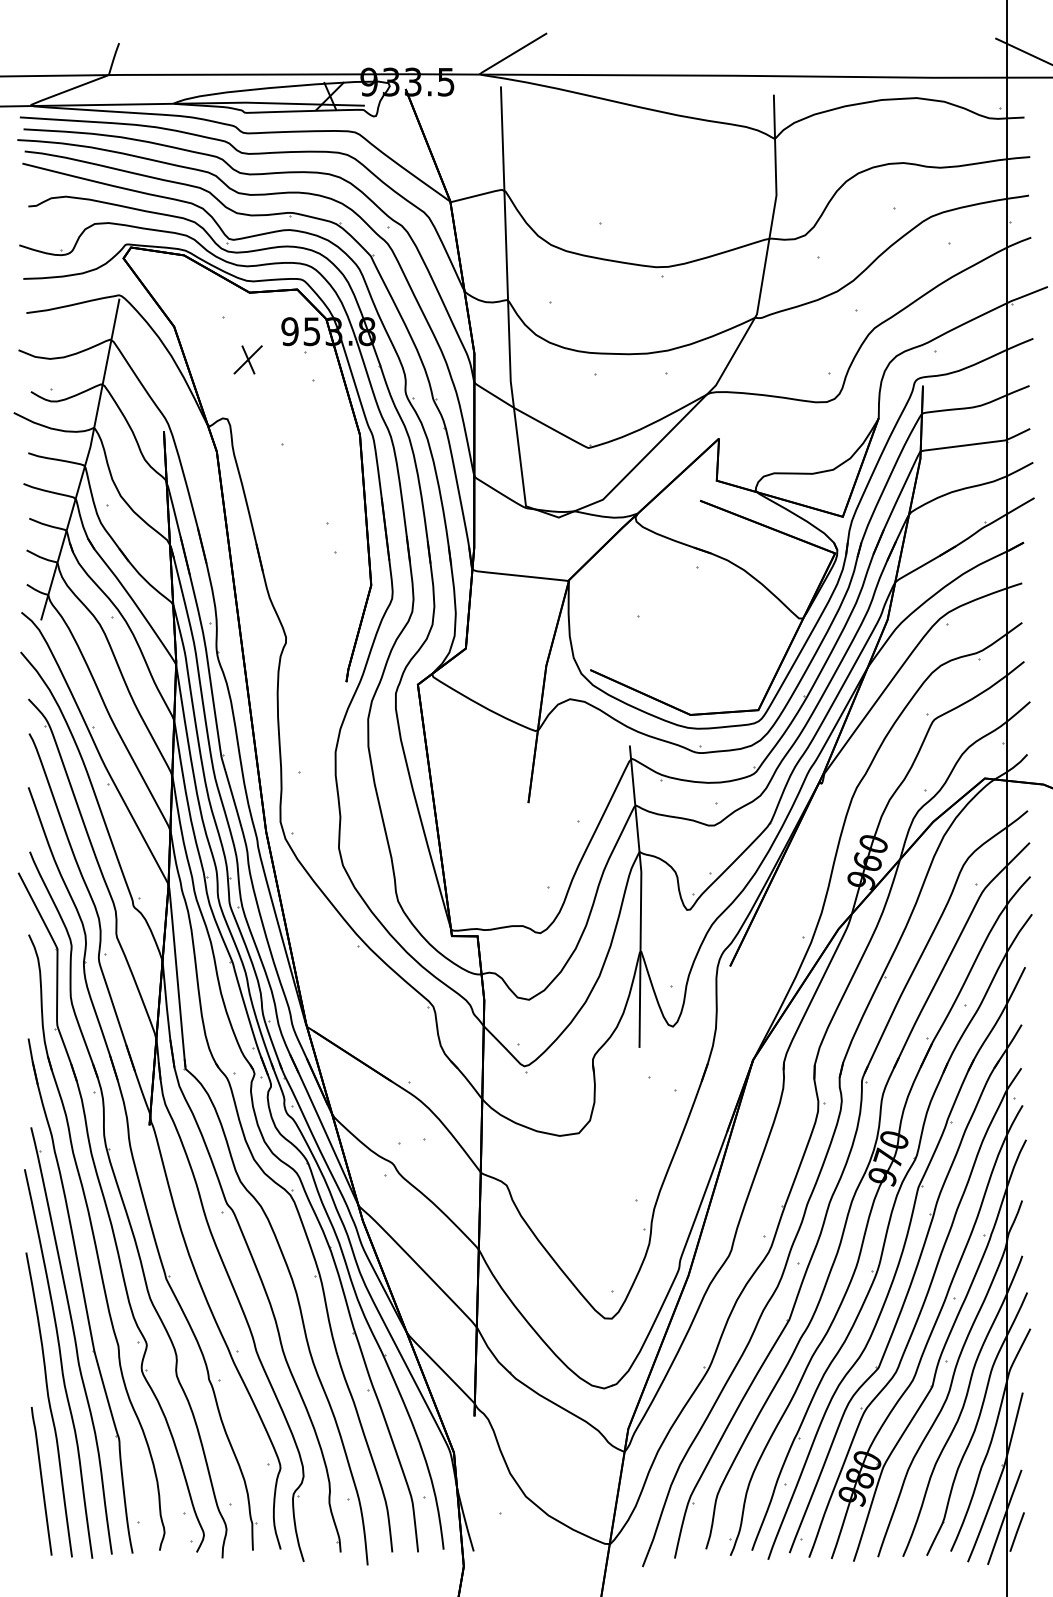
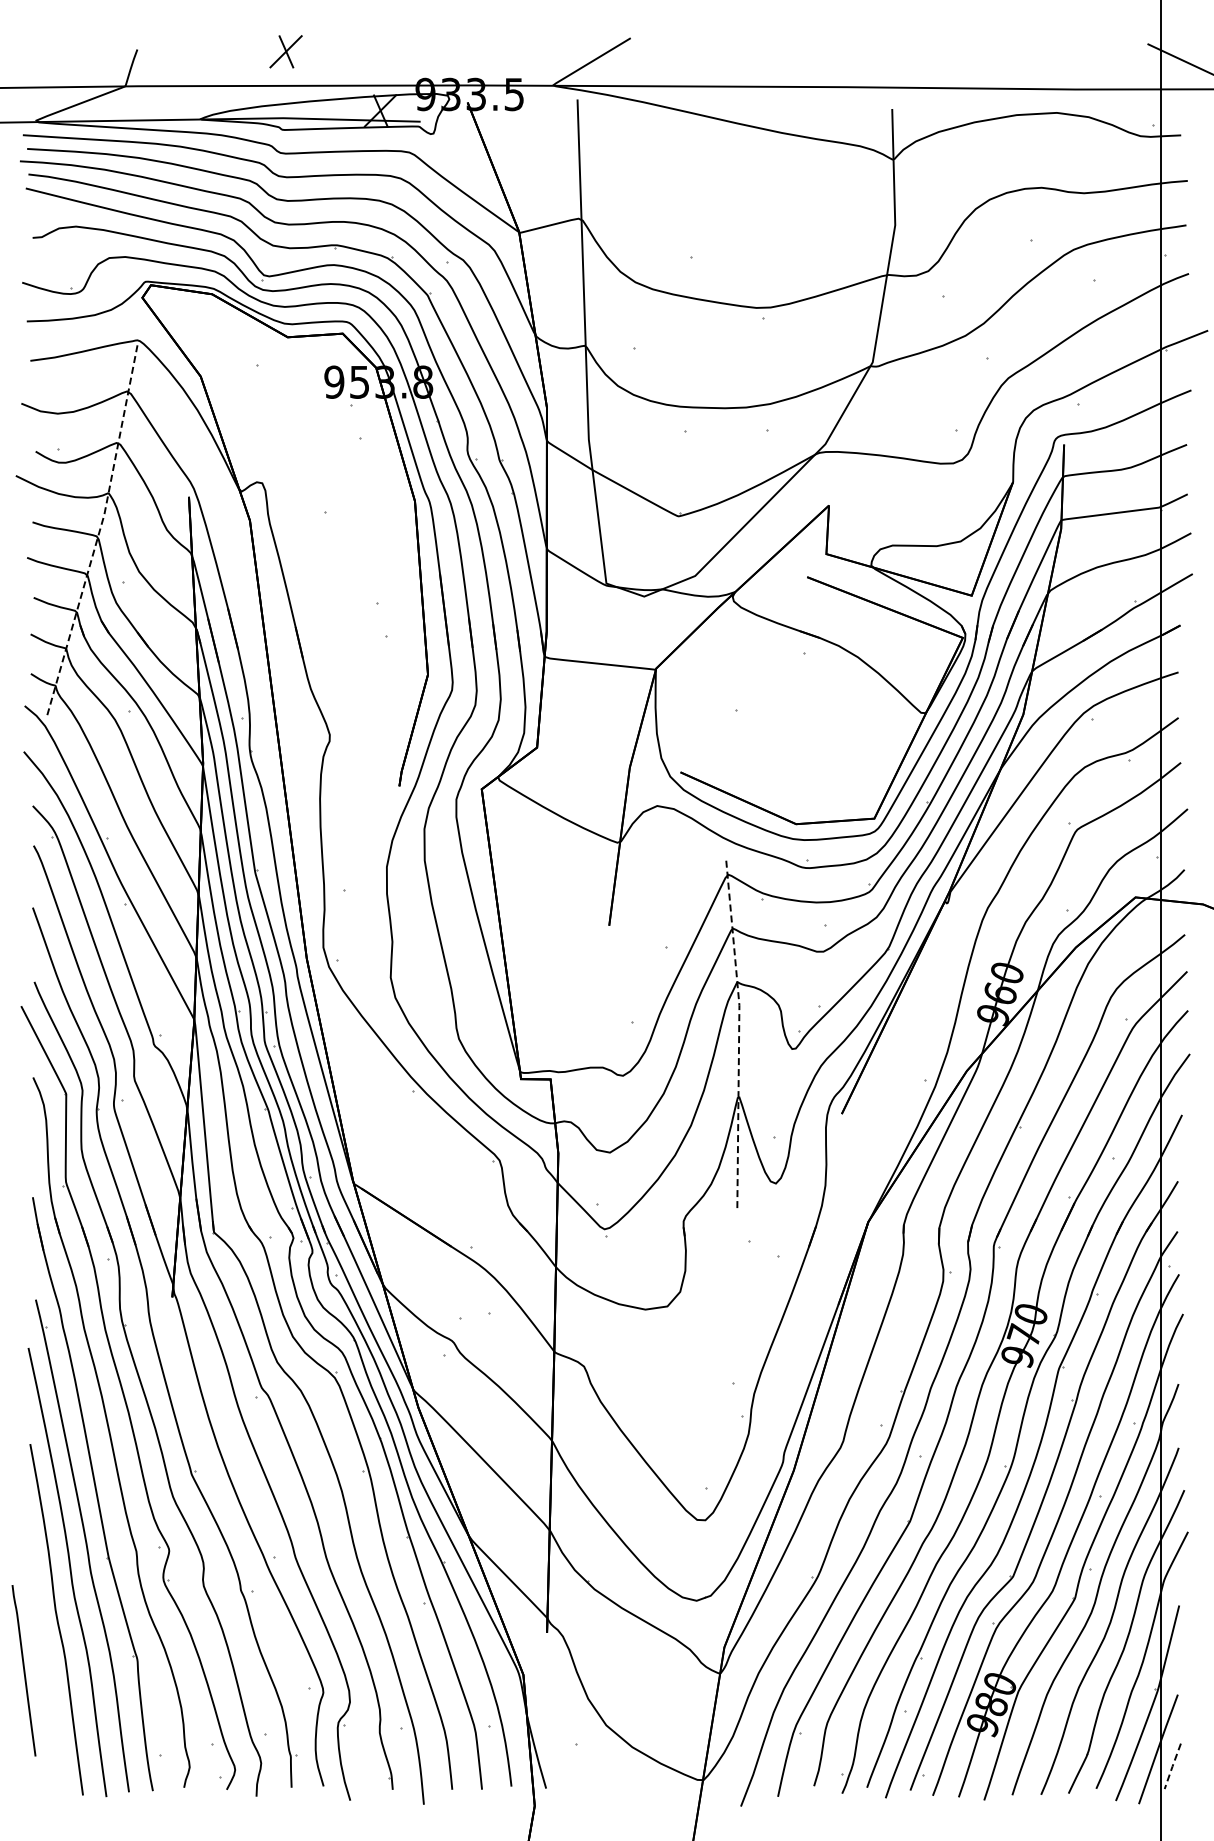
part: (247, 359) -> (285, 51), moved
line: (86, 460) -> (99, 530), solid -> dashed
line: (641, 895) -> (739, 1032), solid -> dashed
curve: (41, 1481) -> (23, 1670), moved
line: (1016, 1532) -> (1172, 1766), solid -> dashed

